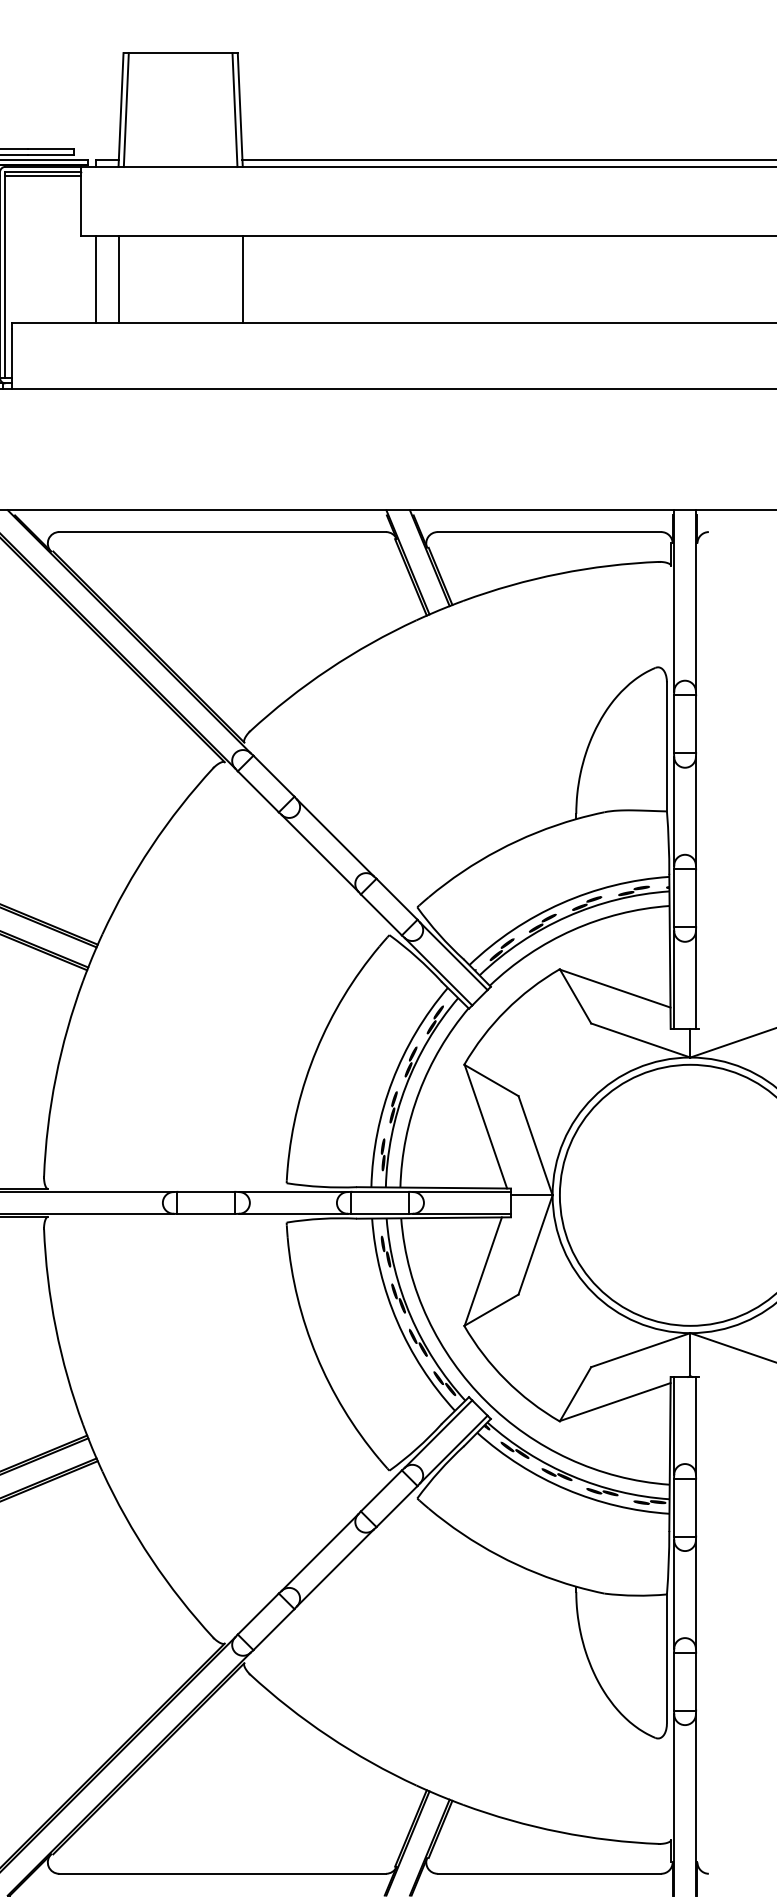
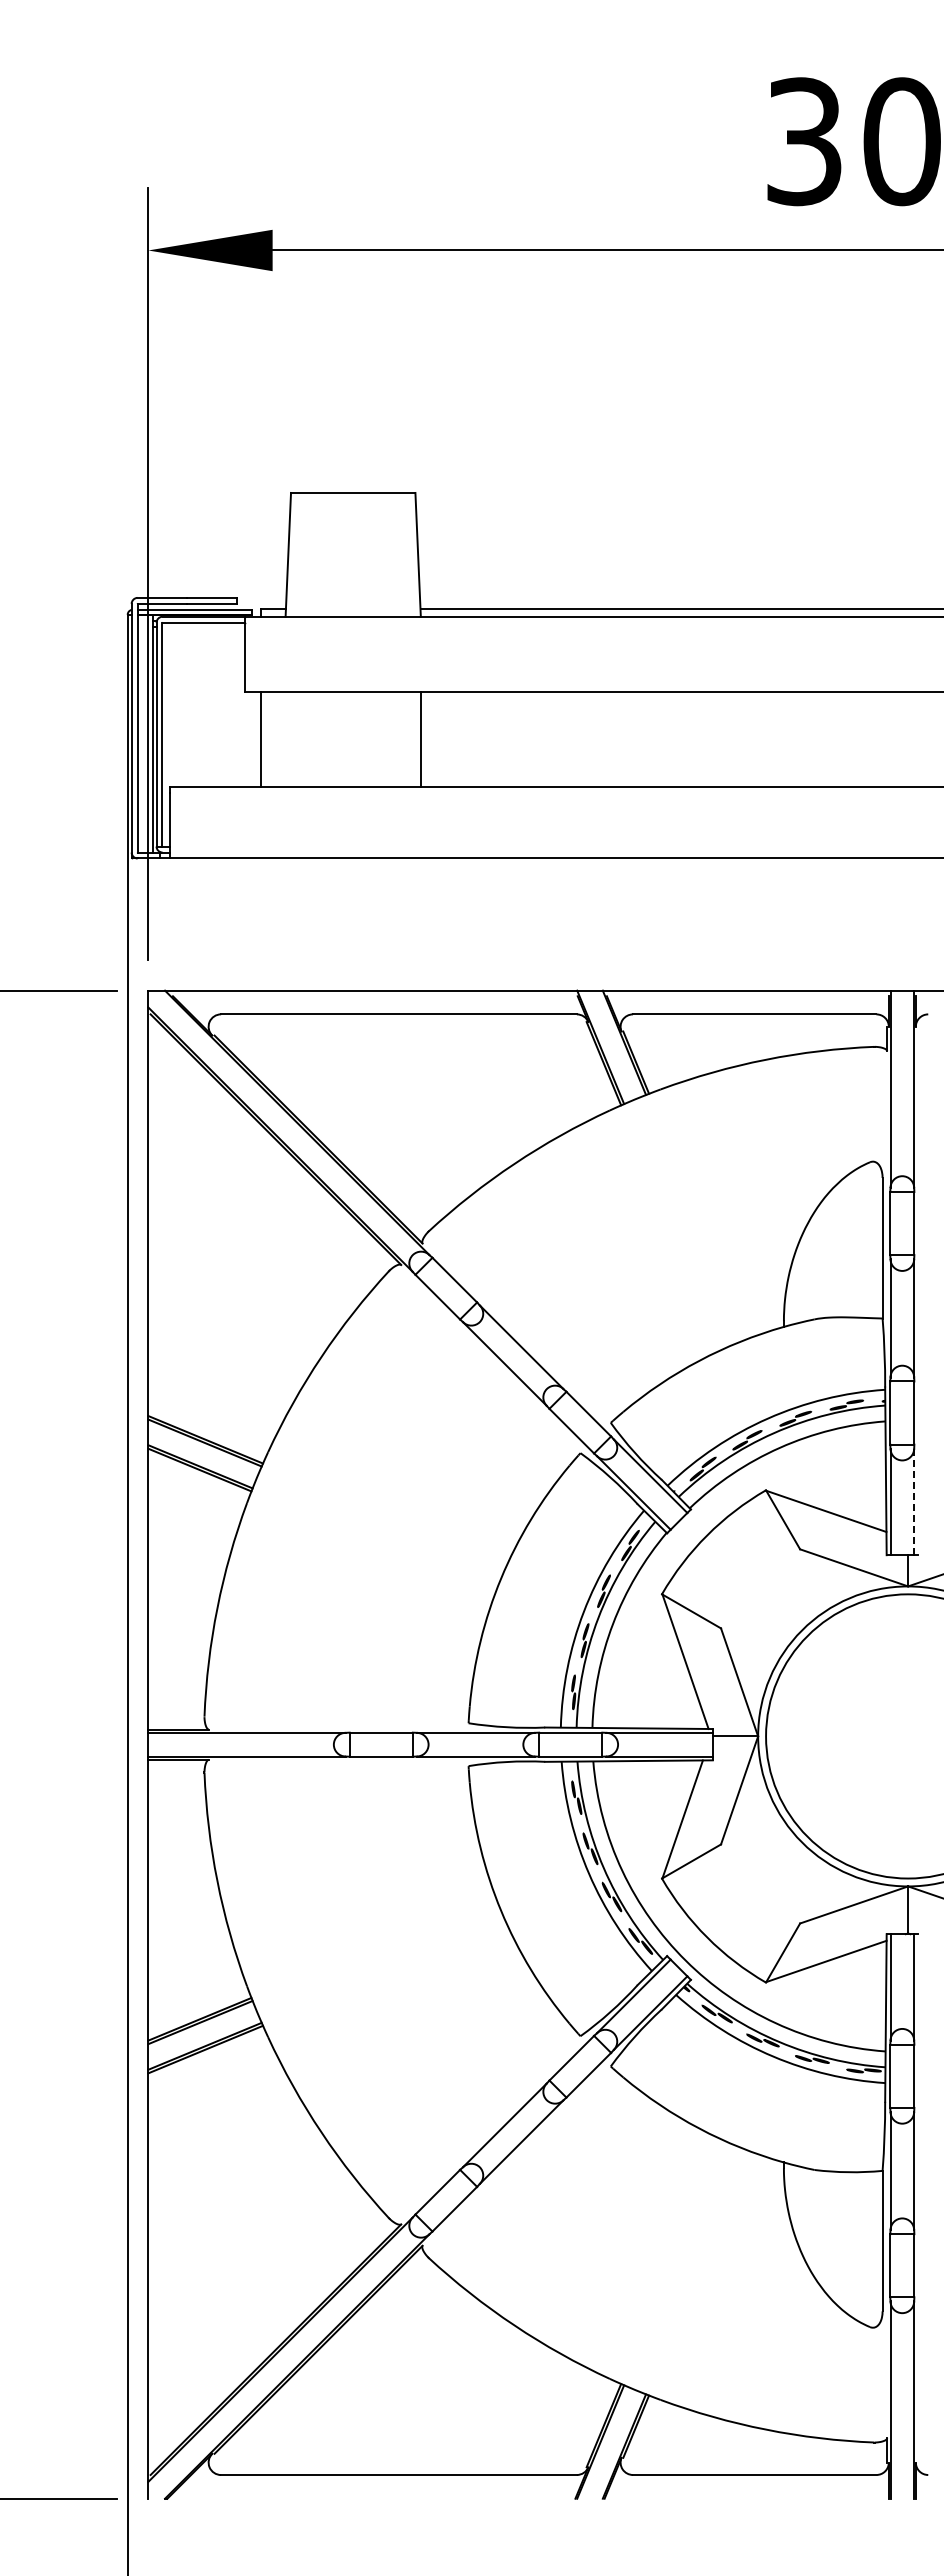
line: (125, 109) -> (293, 554), removed
line: (235, 109) -> (412, 554), removed
line: (43, 175) -> (203, 626), removed
line: (118, 279) -> (285, 739), removed
line: (696, 979) -> (914, 1501), solid -> dashed

